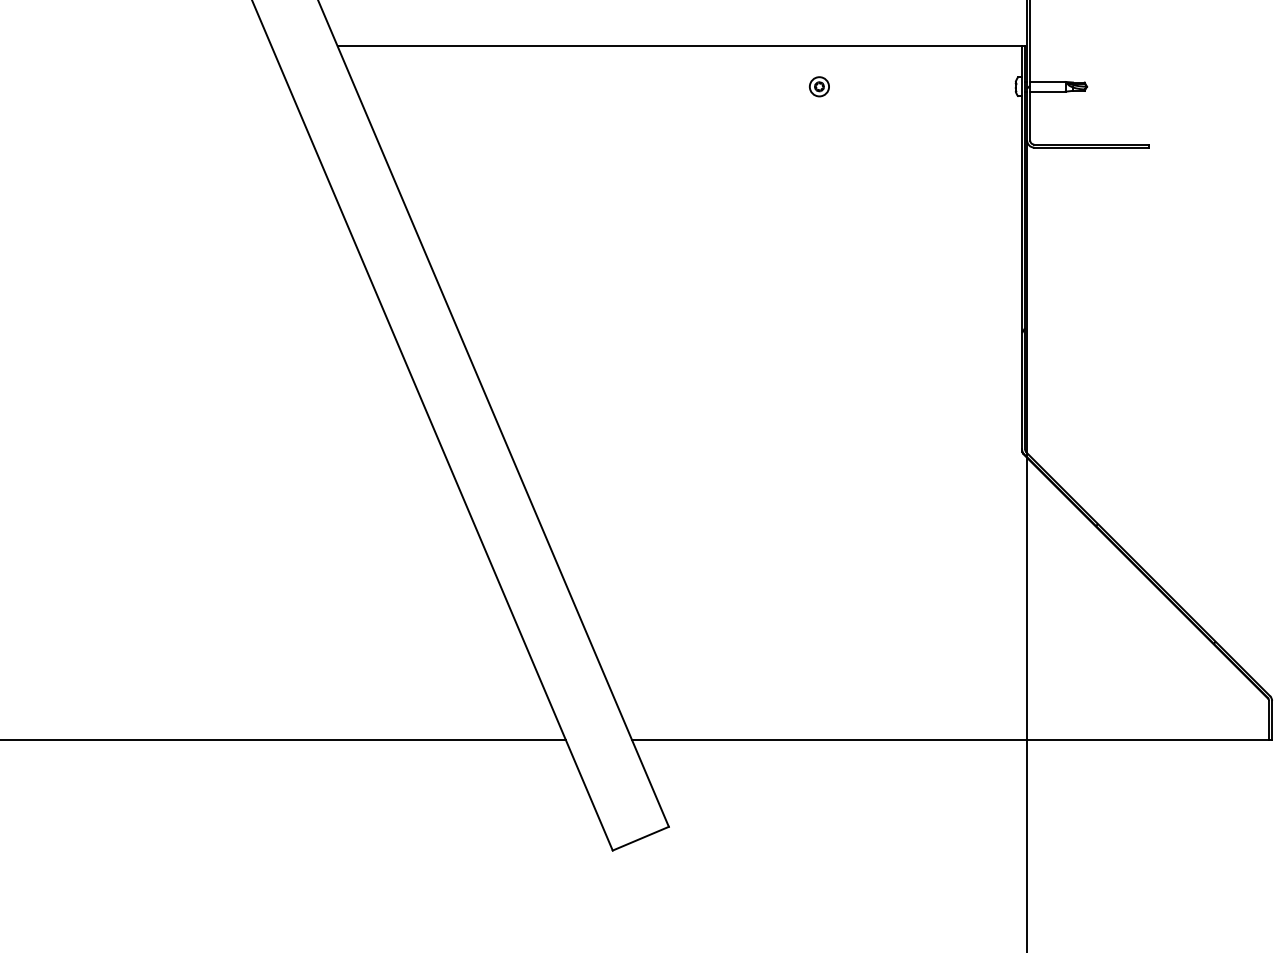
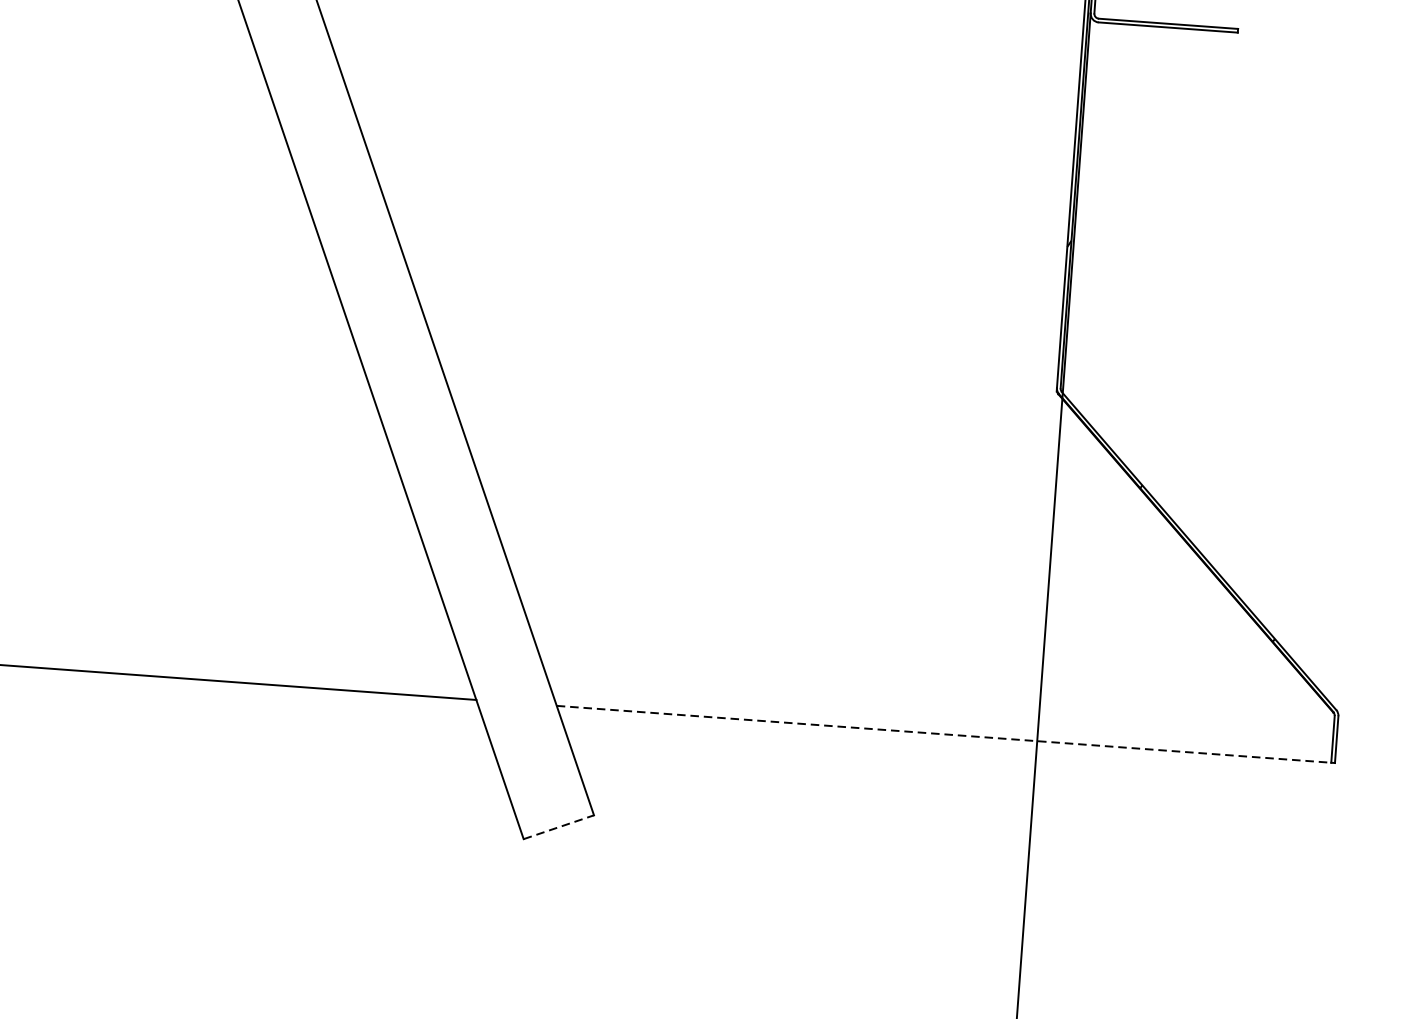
line: (950, 739) -> (944, 734), solid -> dashed
line: (641, 838) -> (559, 827), solid -> dashed

